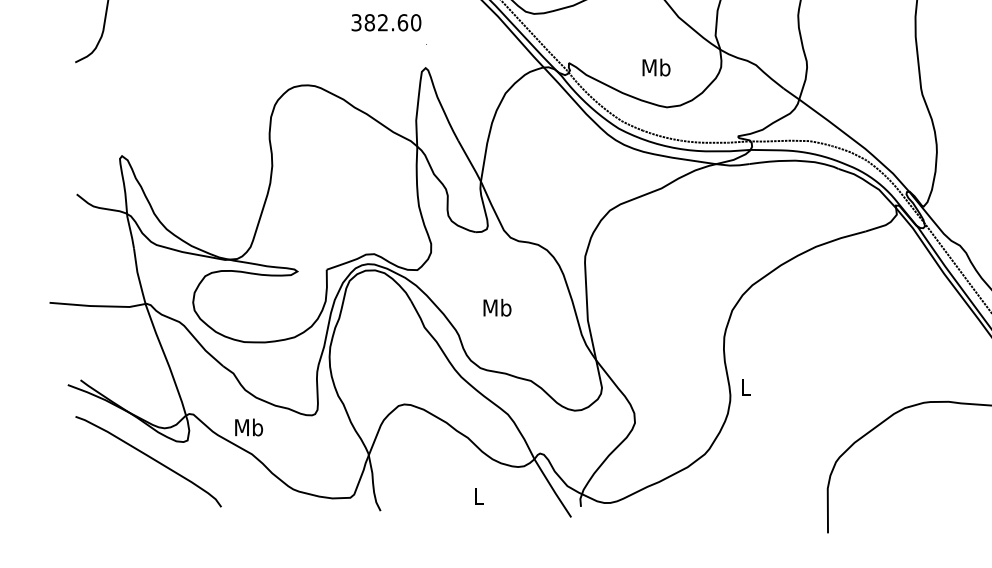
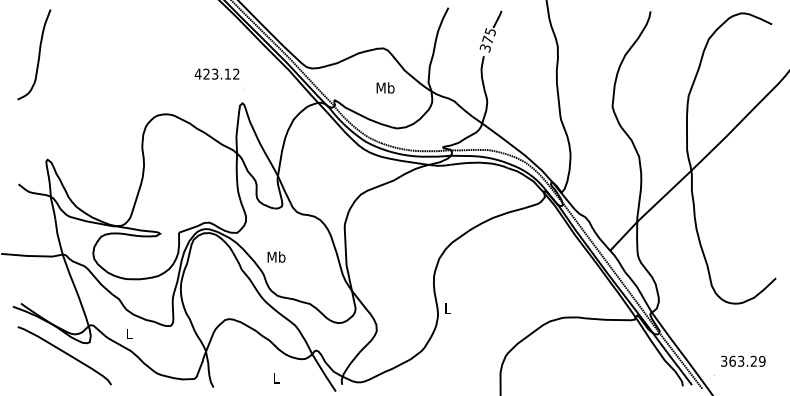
text: (385, 21) -> (216, 73), 382.60 -> 423.12
text: (656, 66) -> (385, 87), moved
text: (497, 306) -> (276, 256), moved
text: (249, 426) -> (129, 333), Mb -> L

